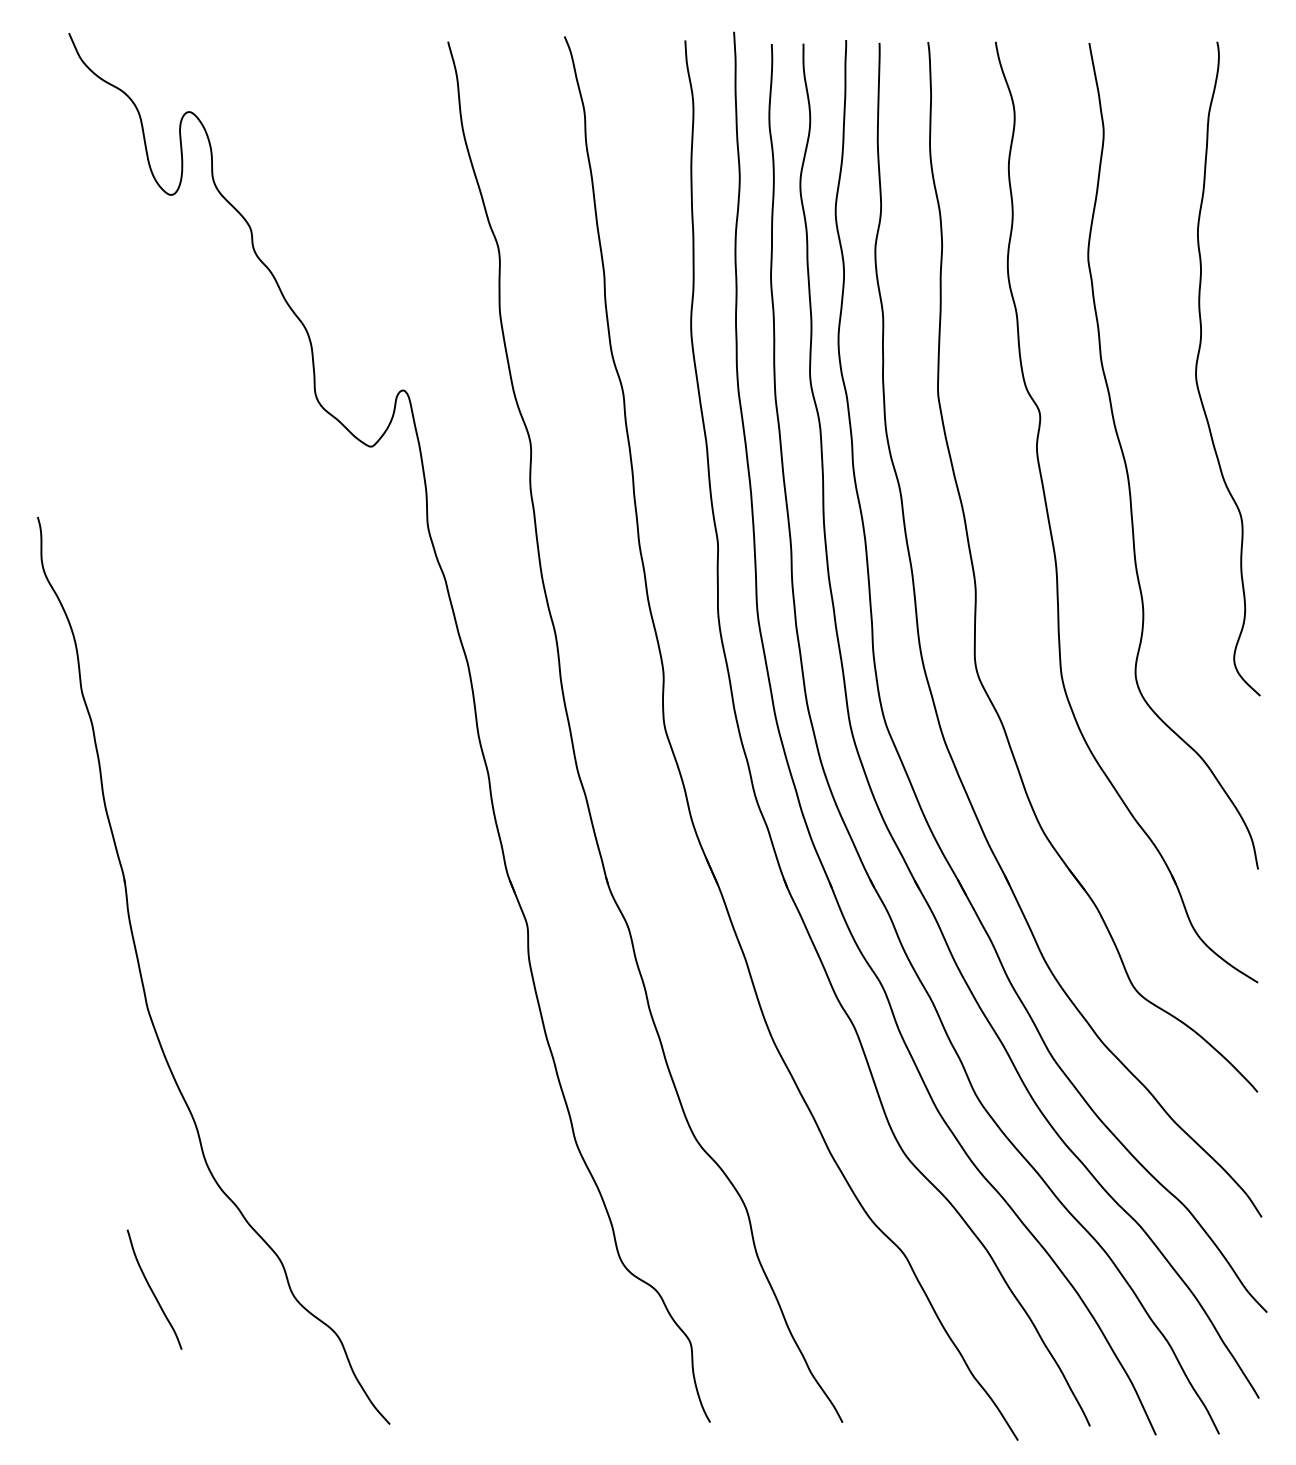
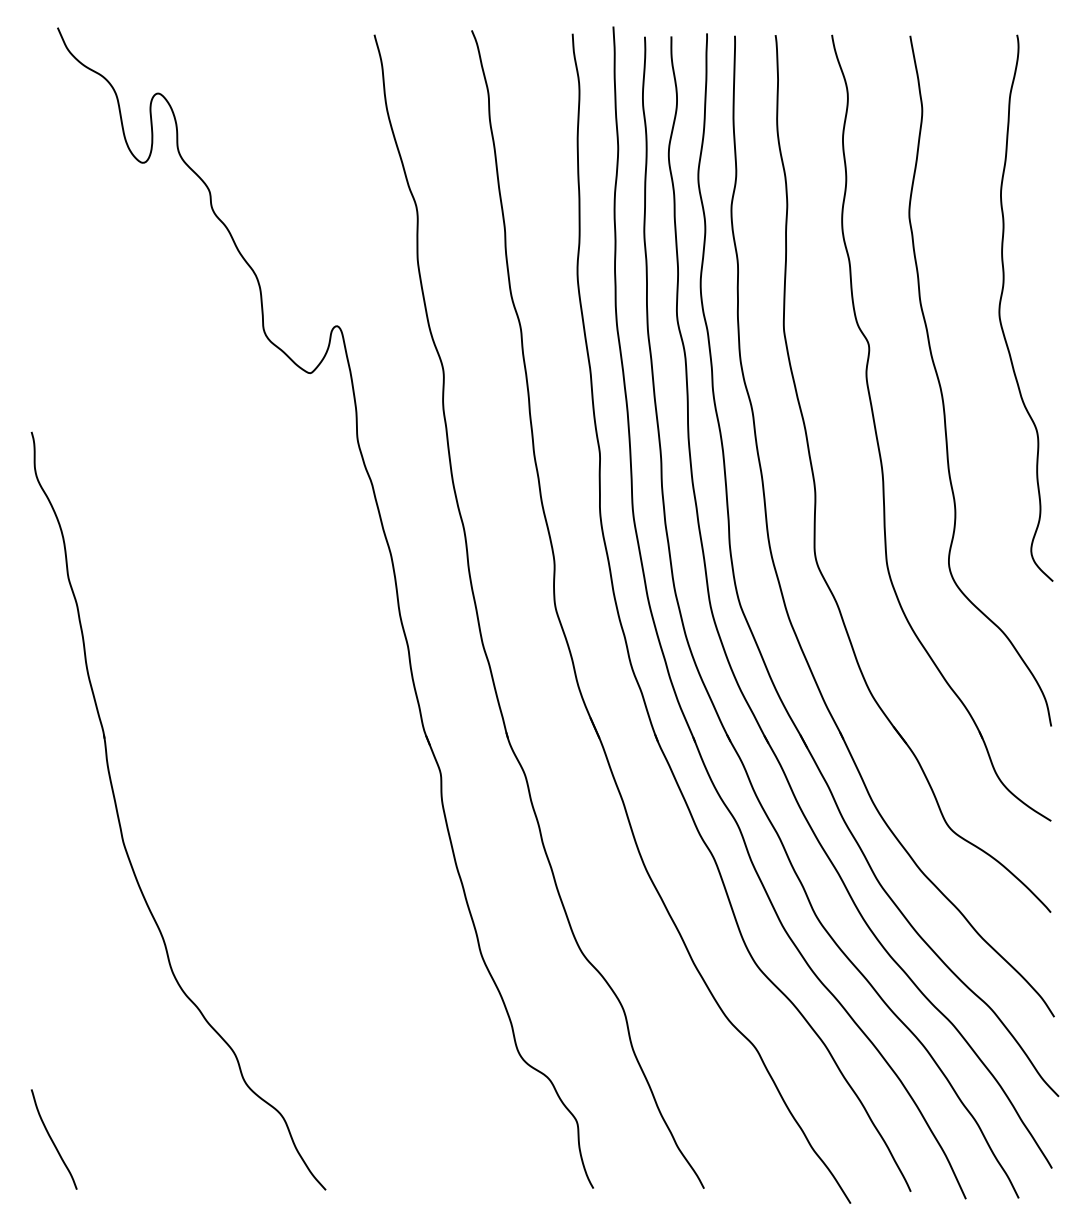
curve: (153, 1290) -> (53, 1140), moved

